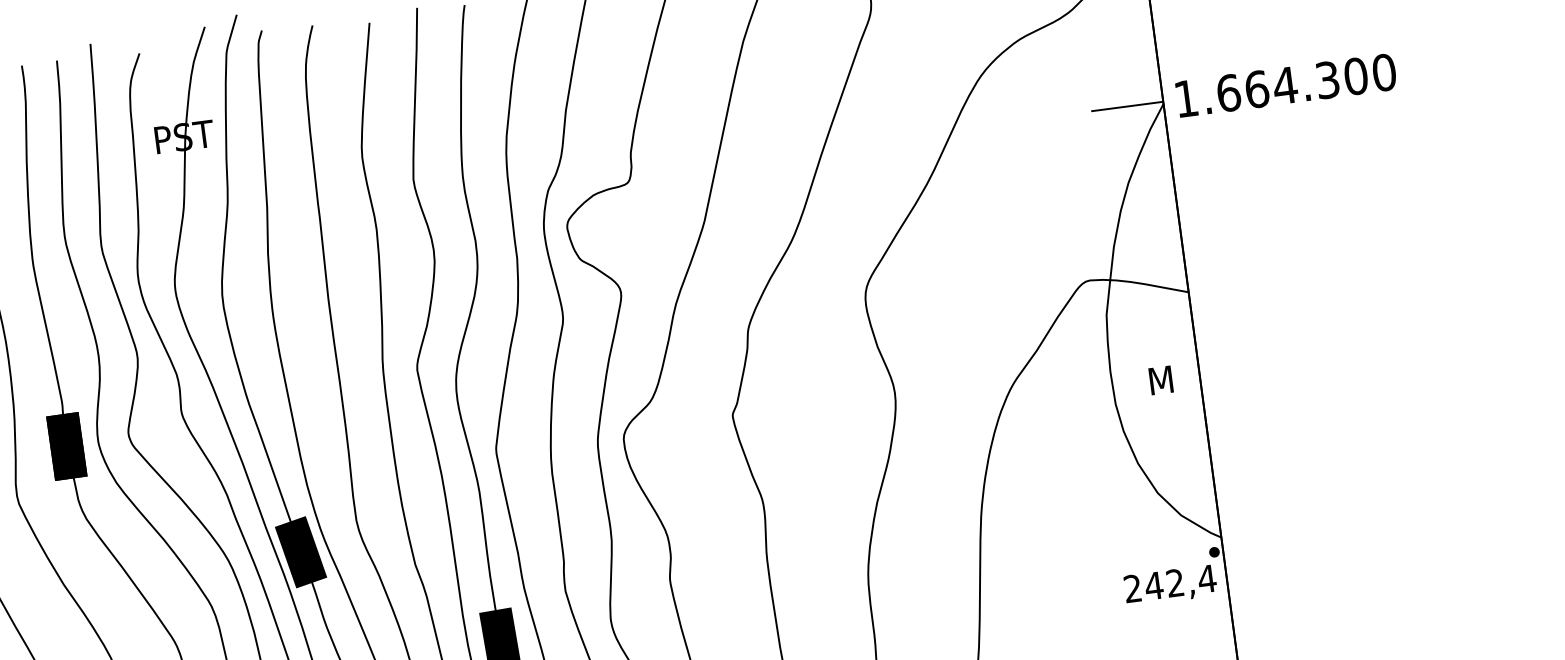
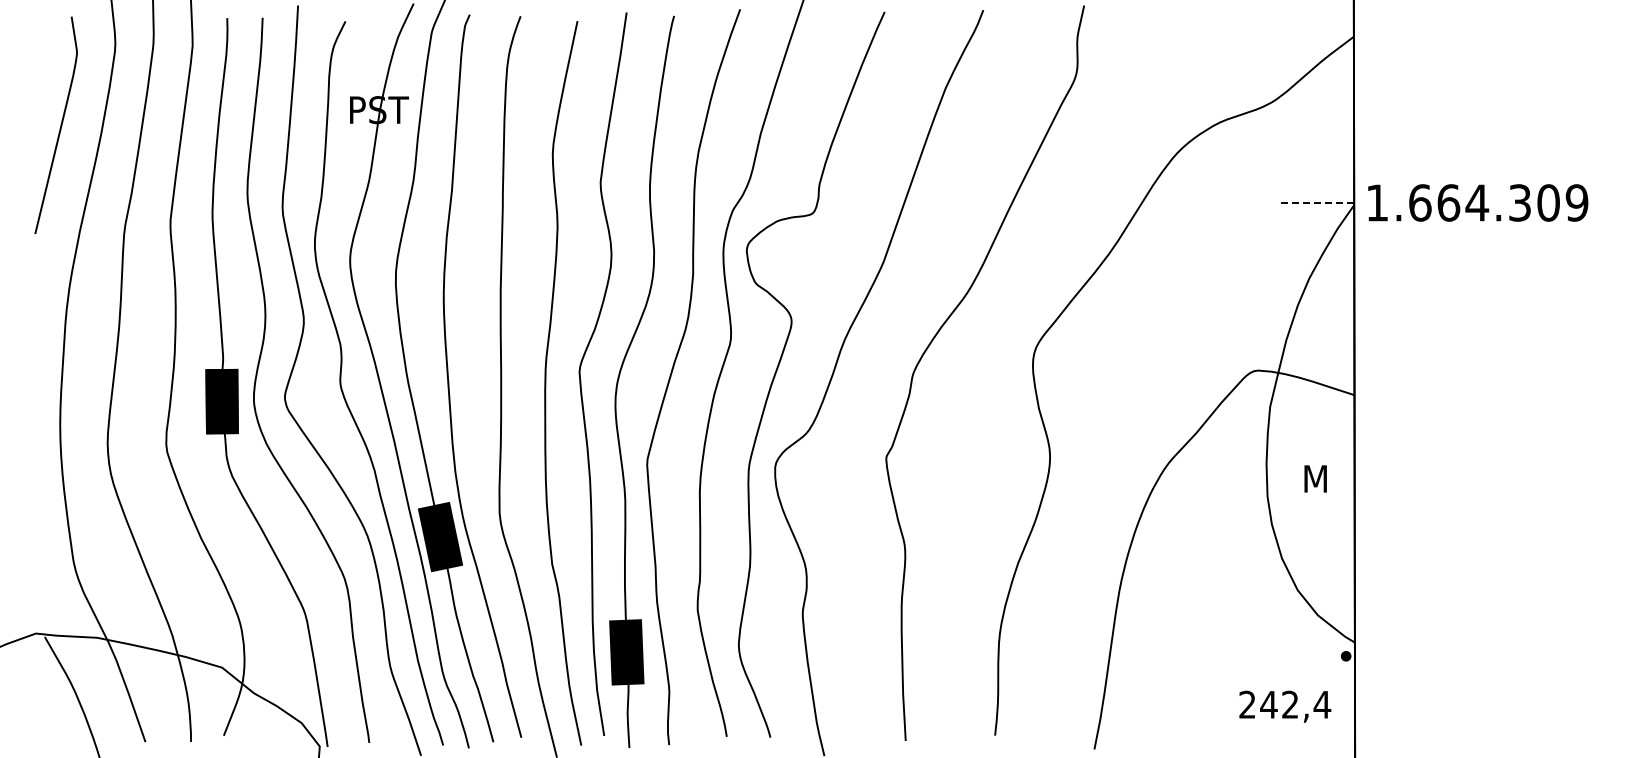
text: (1383, 72) -> (1576, 202), 1.664.300 -> 1.664.309
line: (1126, 106) -> (1317, 202), solid -> dashed
text: (1170, 585) -> (1285, 706), moved

